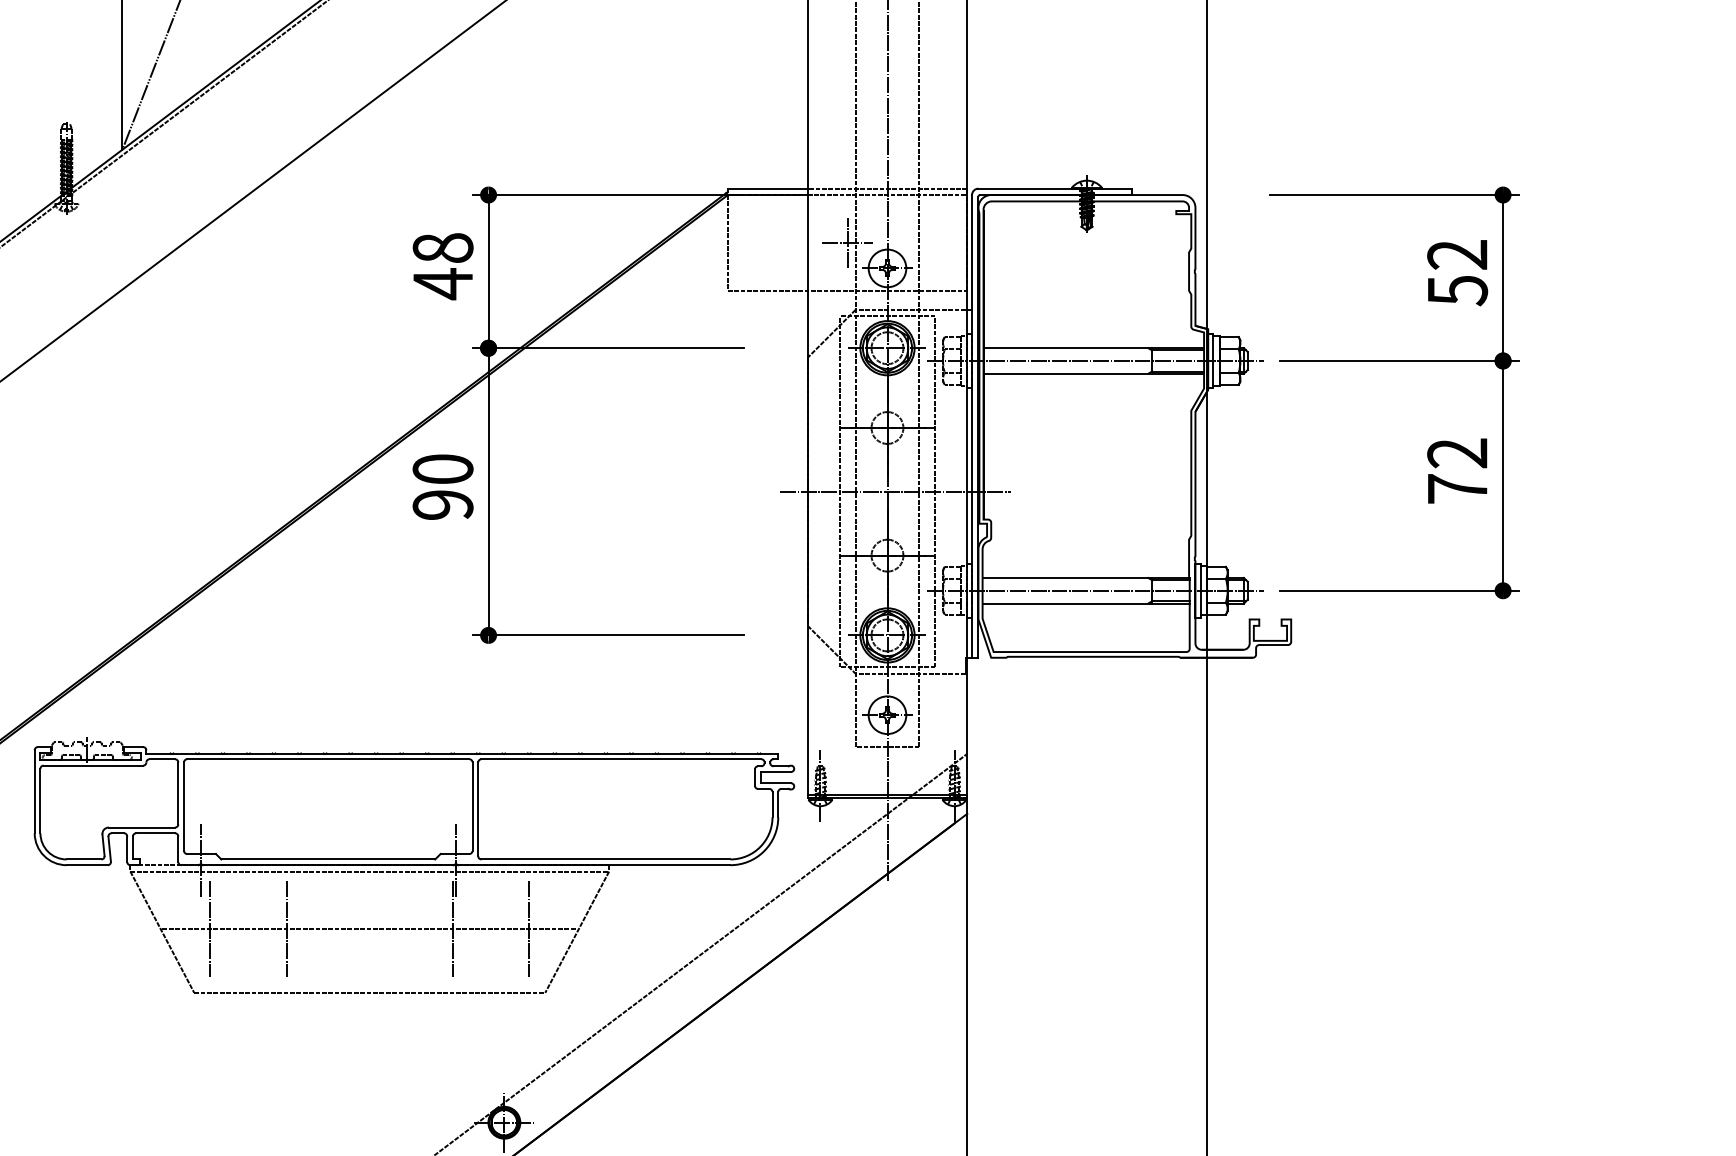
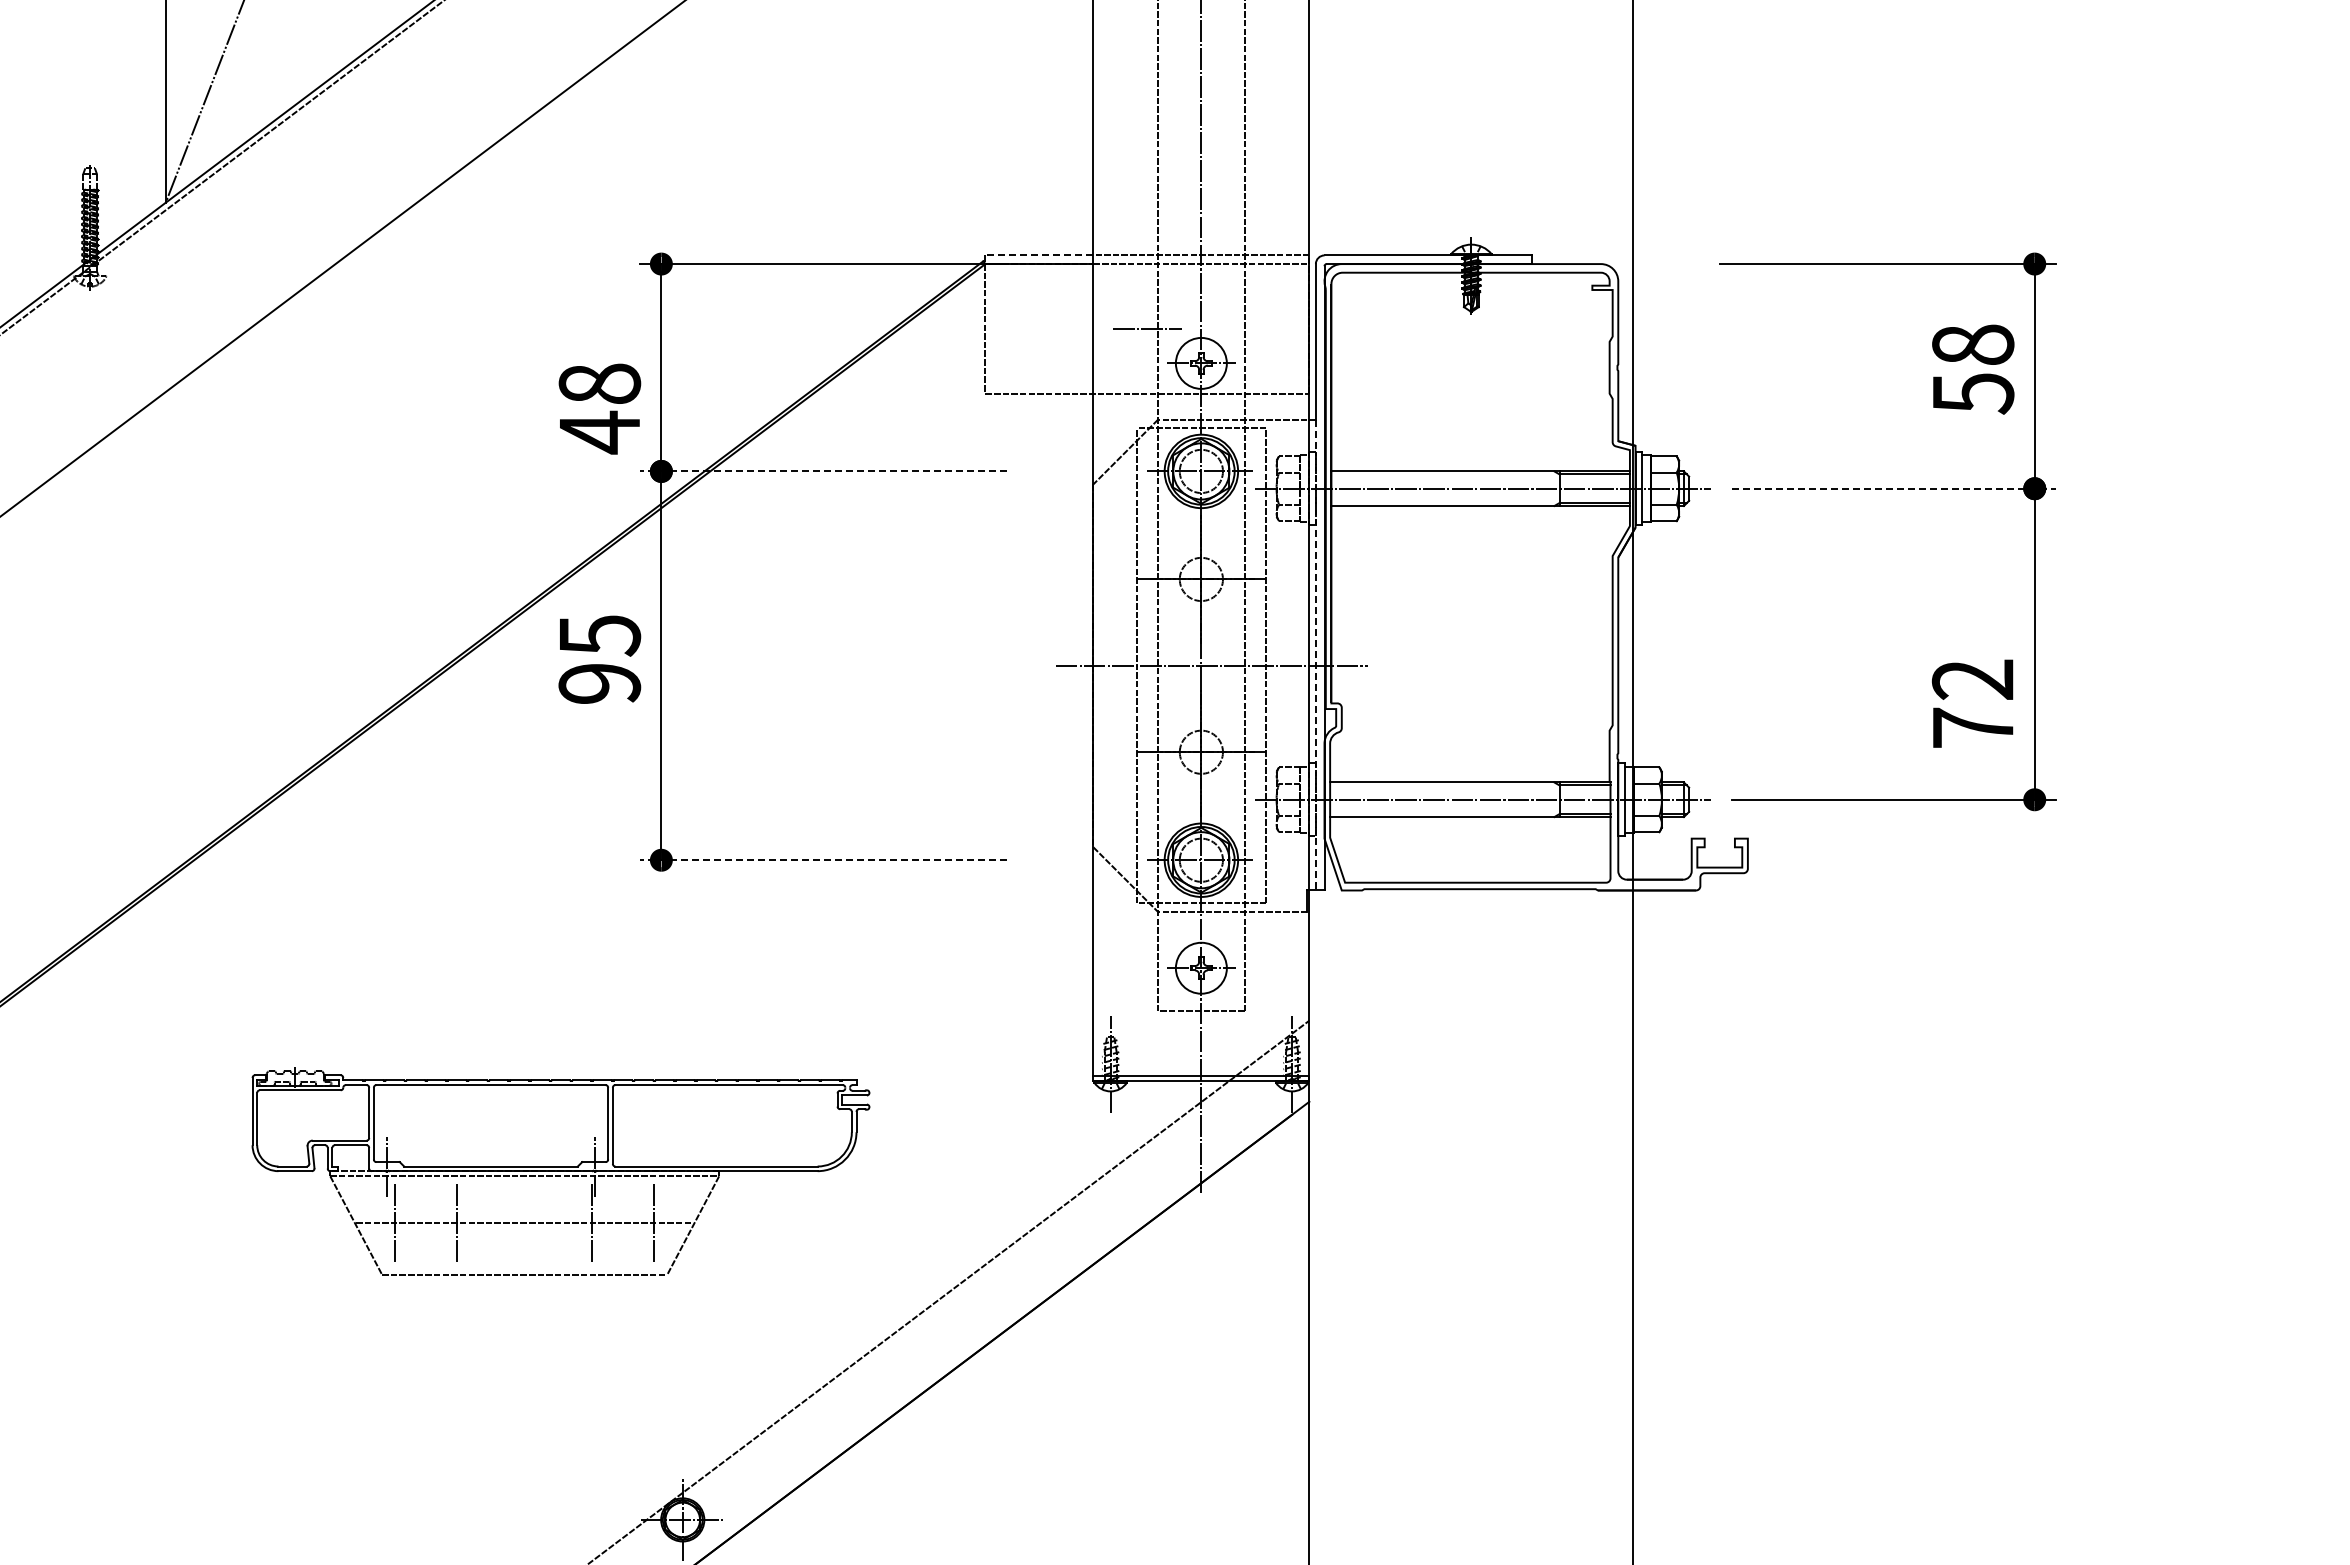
line: (767, 188) -> (1038, 255), solid -> dashed
line: (847, 242) -> (1147, 328), removed
text: (1457, 254) -> (1972, 344), 52 -> 58
text: (442, 266) -> (599, 408), moved
line: (608, 348) -> (823, 471), solid -> dashed
line: (1399, 360) -> (1894, 488), solid -> dashed
text: (442, 469) -> (599, 635), 90 -> 95
text: (1457, 470) -> (1972, 703), moved
line: (971, 484) -> (1315, 655), solid -> dashed
line: (608, 635) -> (823, 860), solid -> dashed
part: (414, 864) -> (560, 1170), size x0.6

